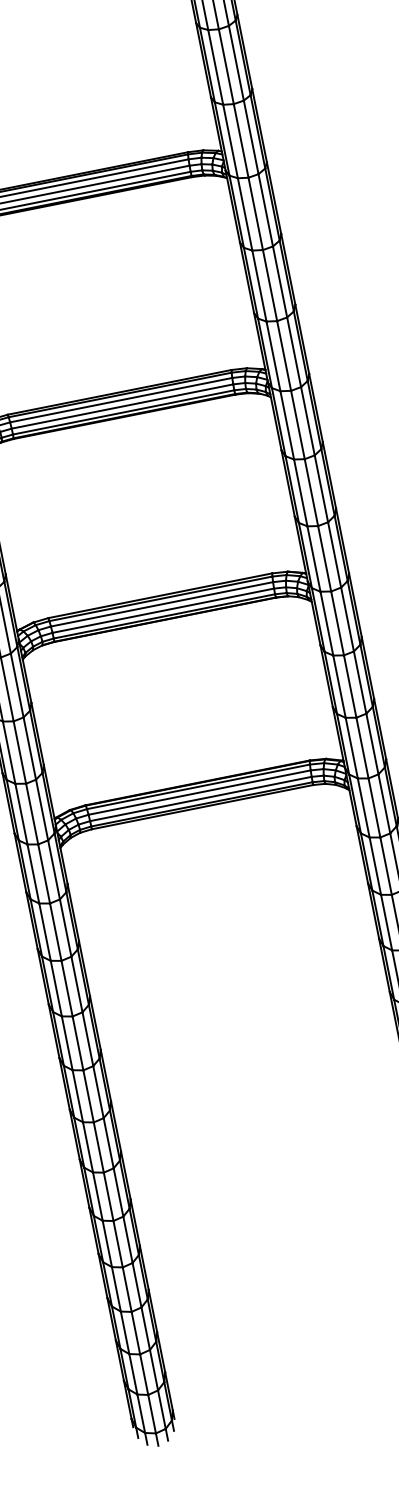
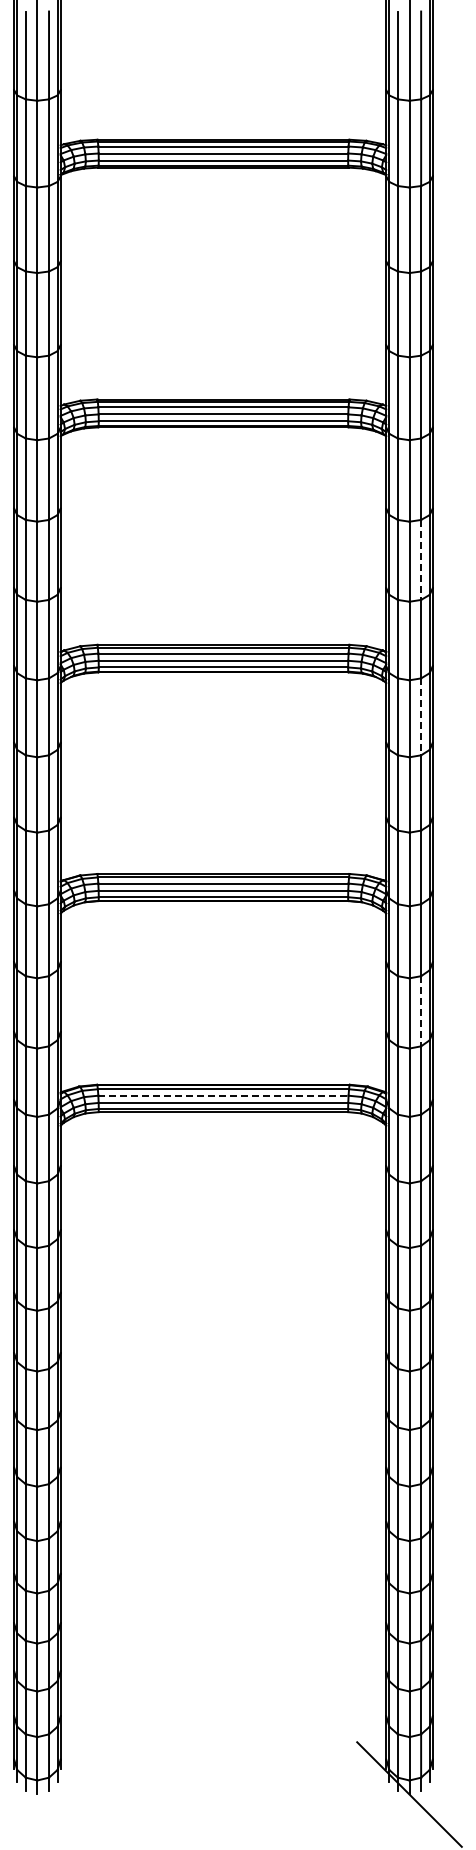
line: (280, 281) -> (421, 559), solid -> dashed
line: (308, 421) -> (421, 717), solid -> dashed
line: (360, 682) -> (421, 1011), solid -> dashed
line: (199, 792) -> (223, 1095), solid -> dashed

